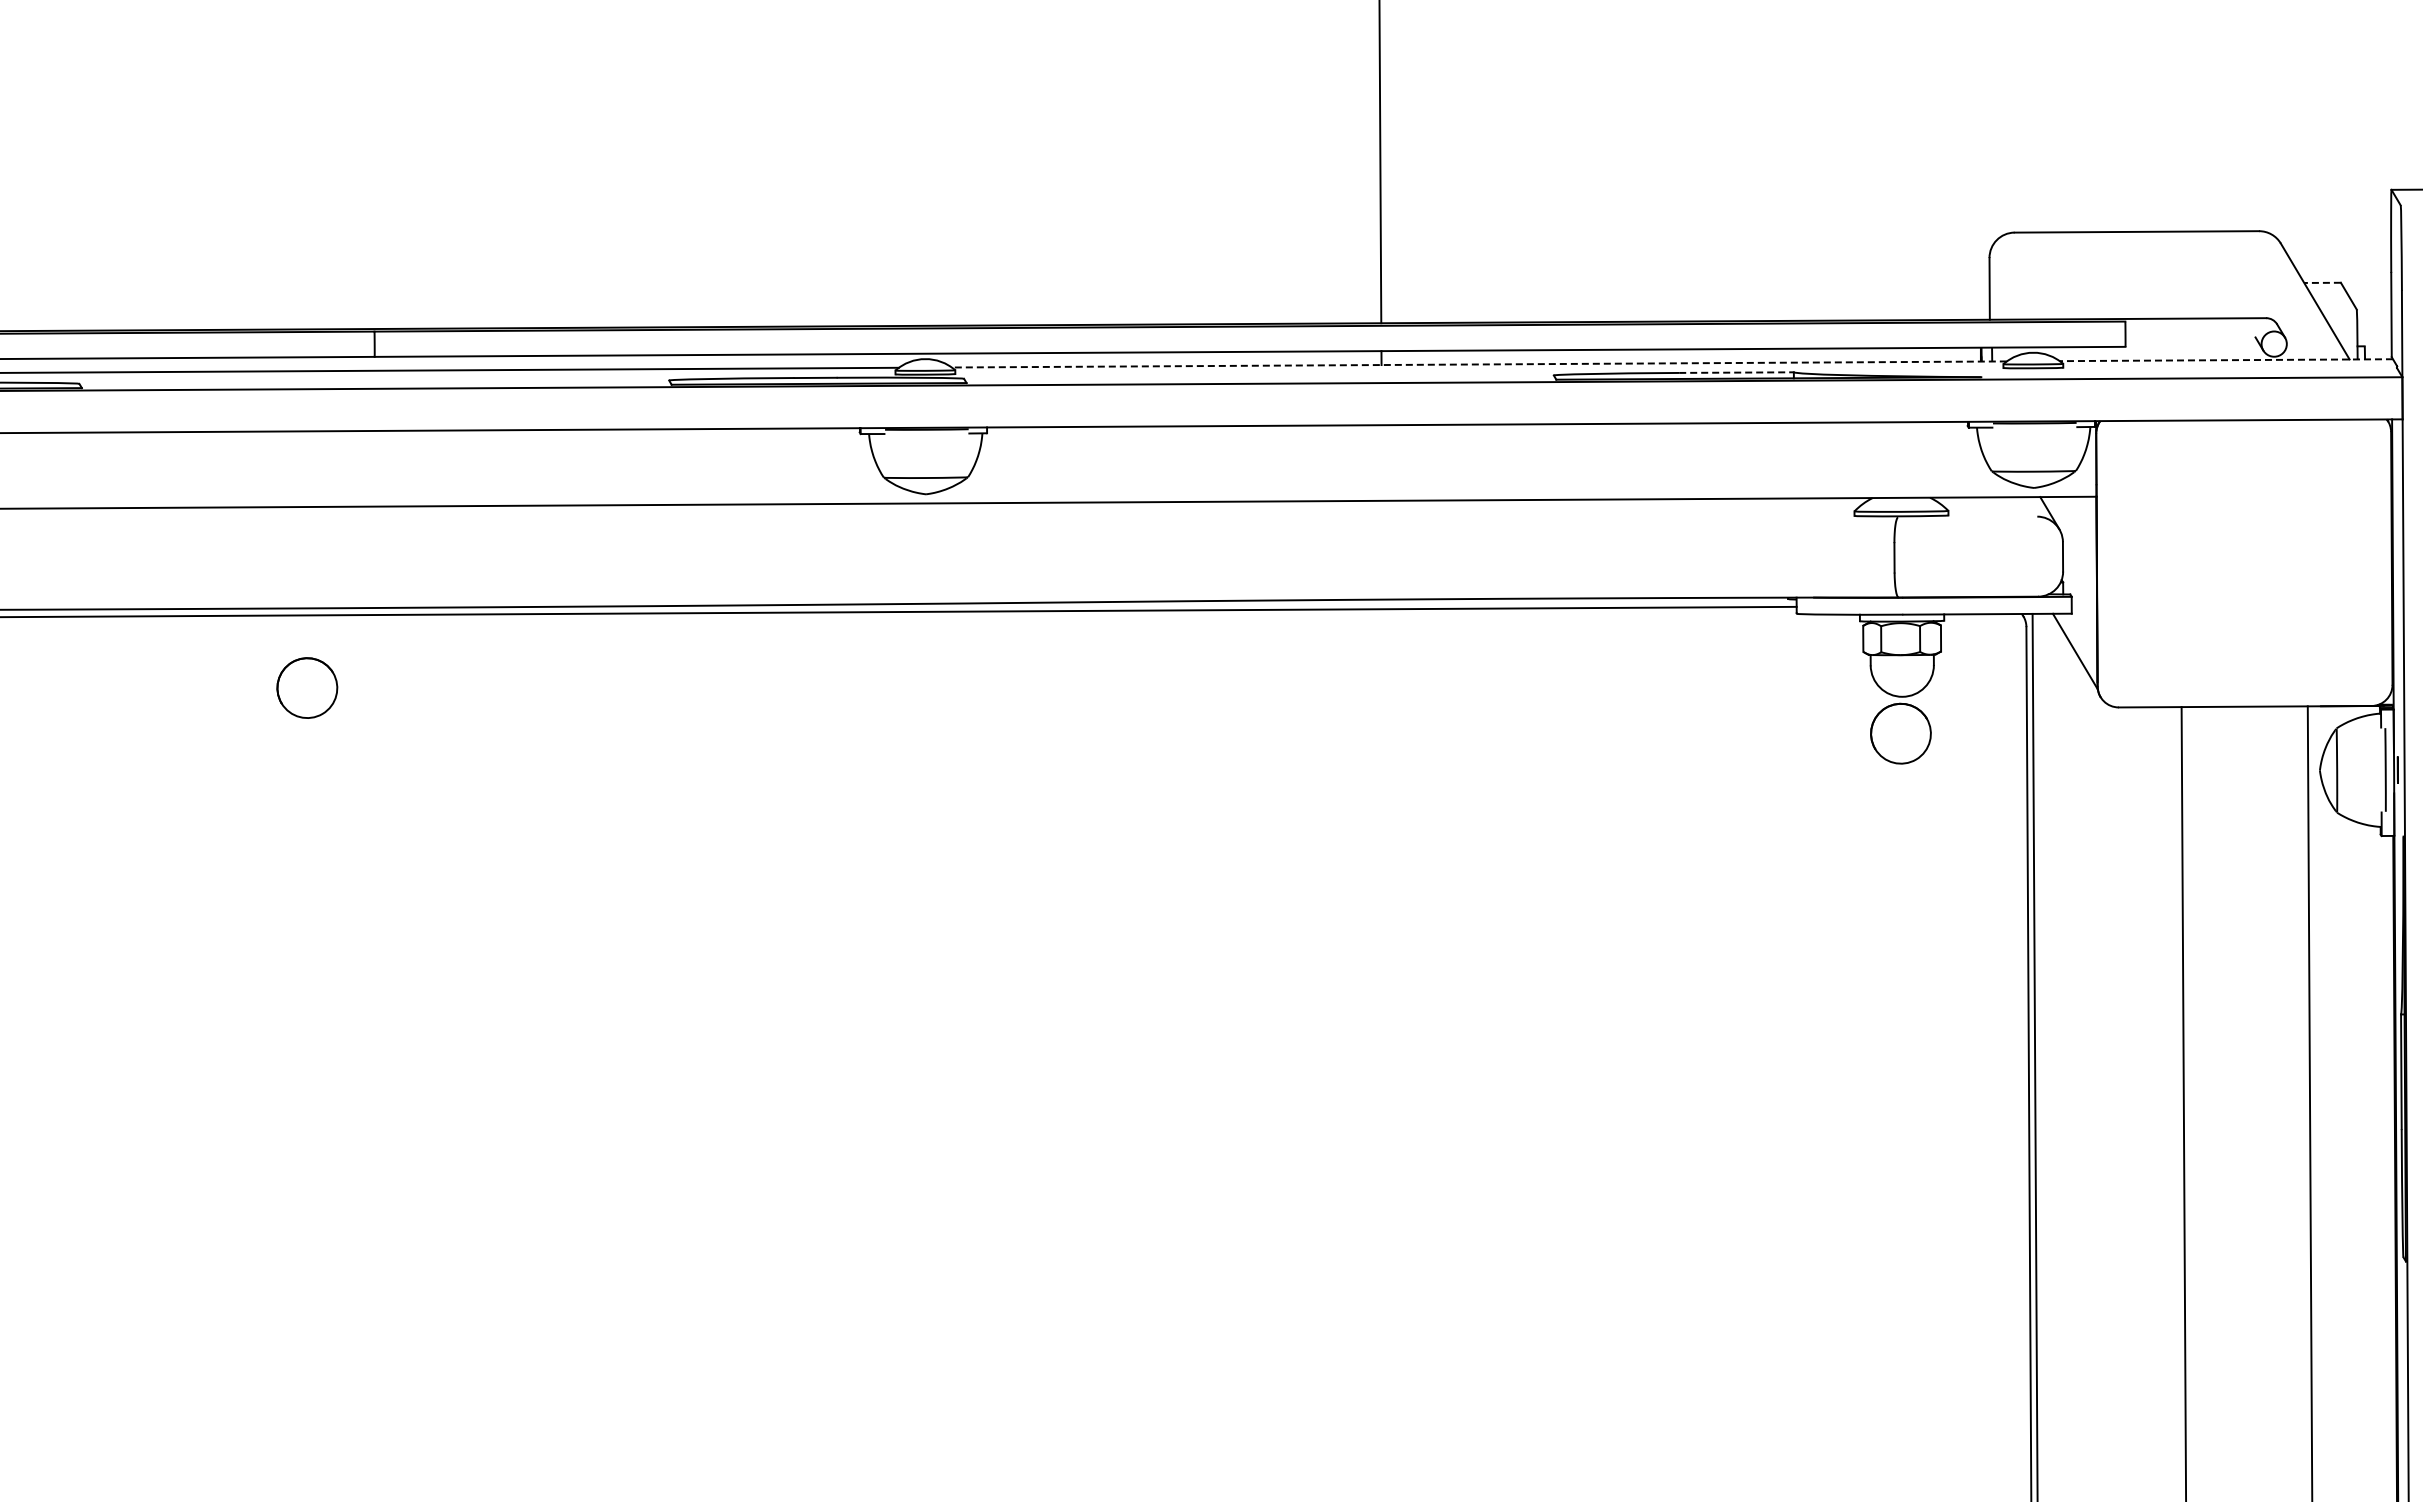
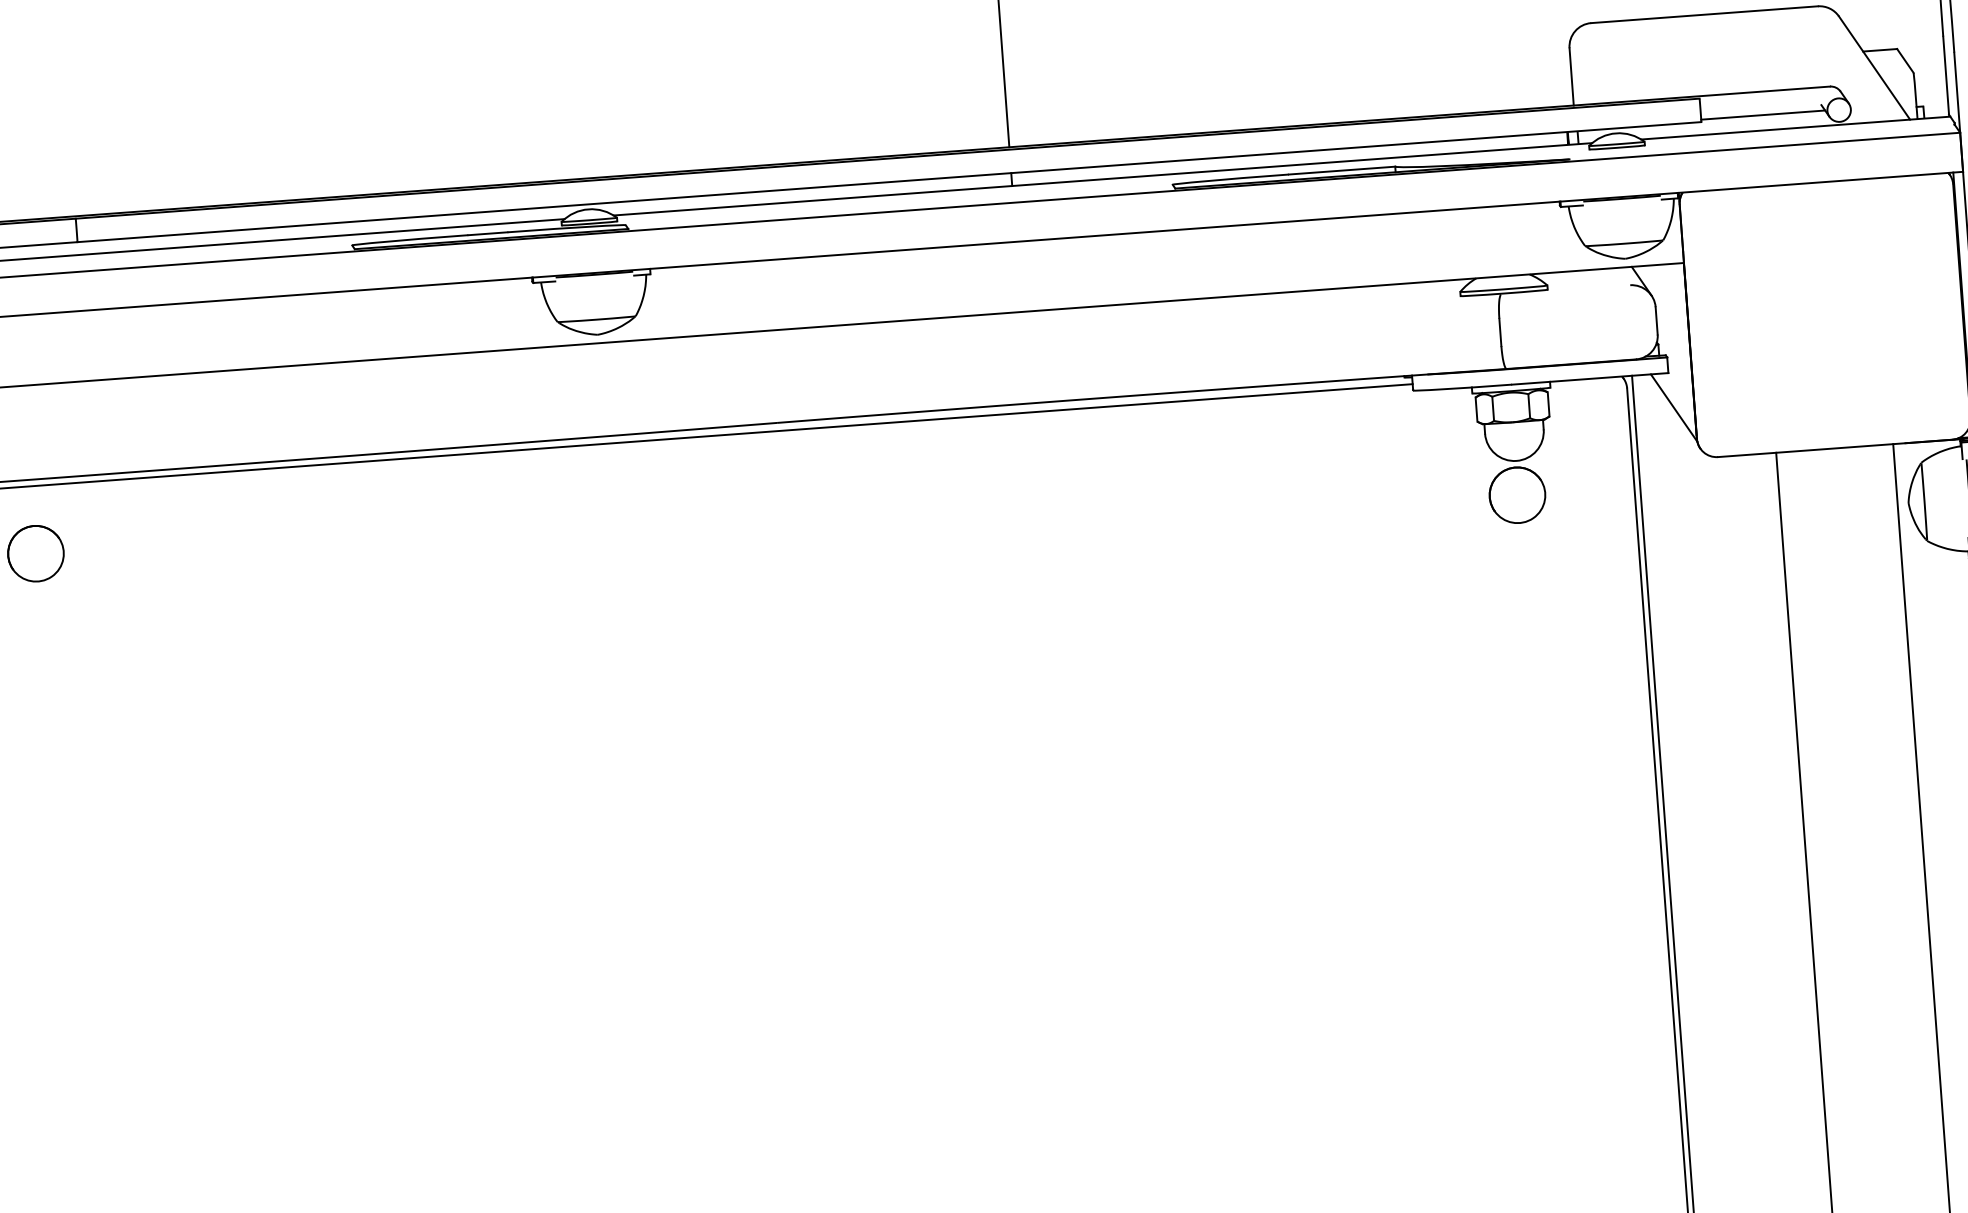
line: (2322, 282) -> (1880, 49), dashed -> solid
line: (2192, 343) -> (1763, 114), added
line: (2226, 360) -> (1795, 128), dashed -> solid
line: (1479, 364) -> (1103, 179), dashed -> solid
line: (1737, 372) -> (1342, 170), dashed -> solid

